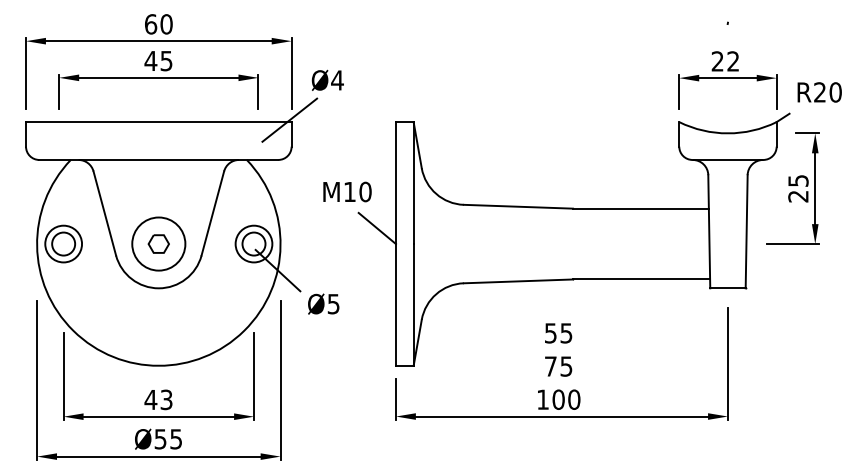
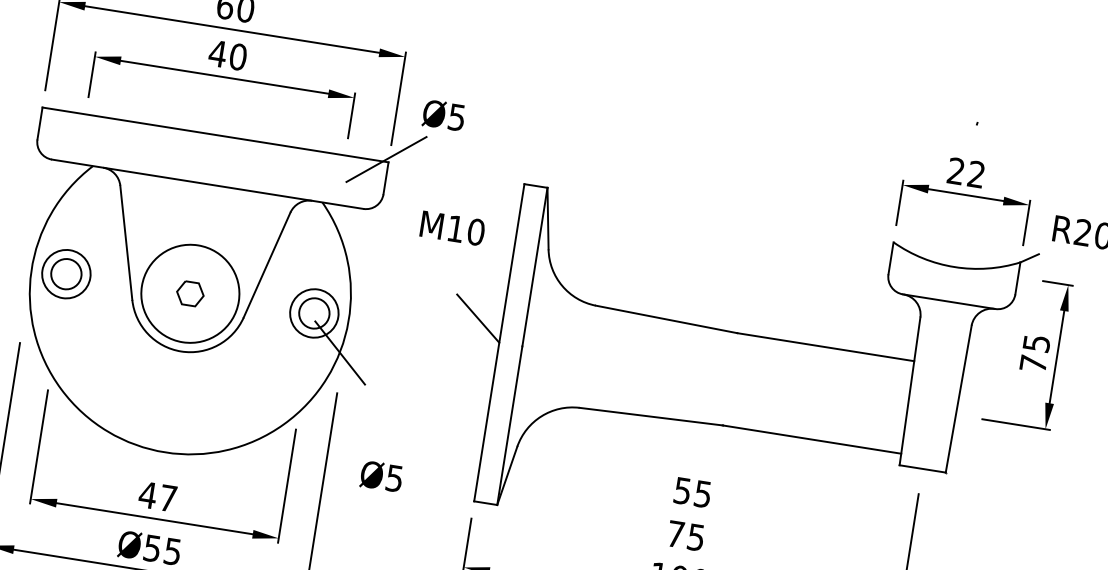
text: (166, 60) -> (238, 56), 45 -> 40
text: (337, 80) -> (456, 117), Ø4 -> Ø5
text: (347, 191) -> (452, 227), moved
text: (798, 196) -> (1033, 363), 25 -> 75
circle: (158, 243) -> (190, 293), size x1.4
text: (323, 303) -> (381, 475), moved
text: (166, 399) -> (168, 497), 43 -> 47

